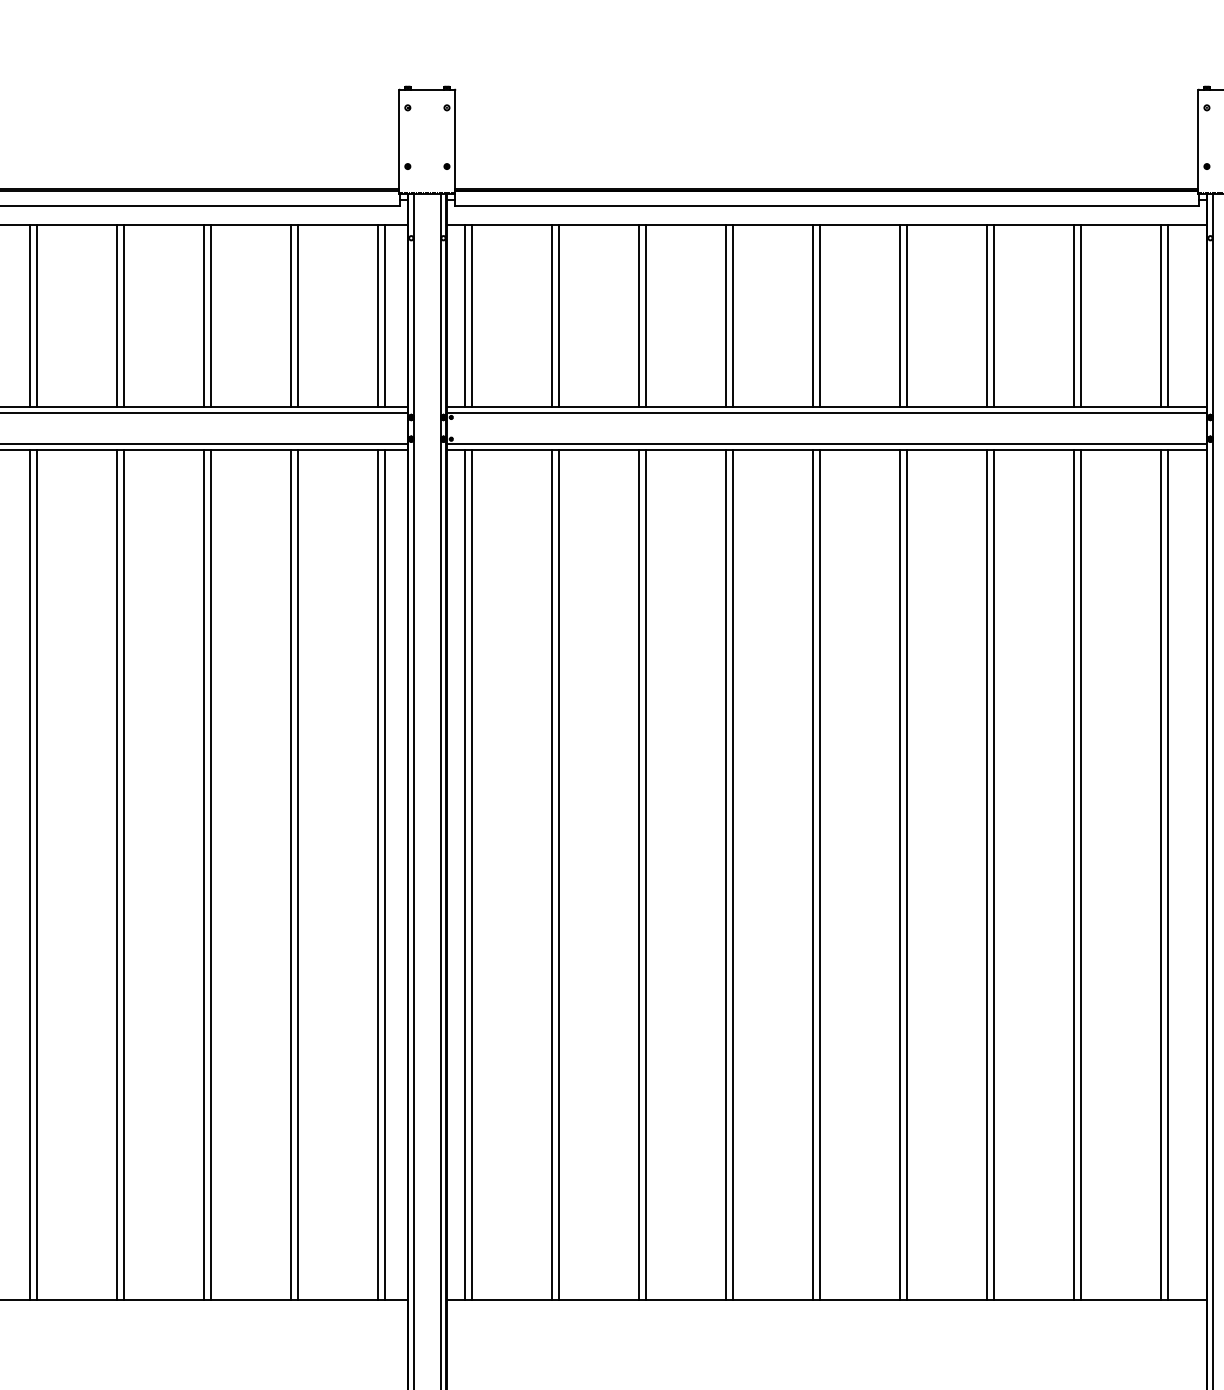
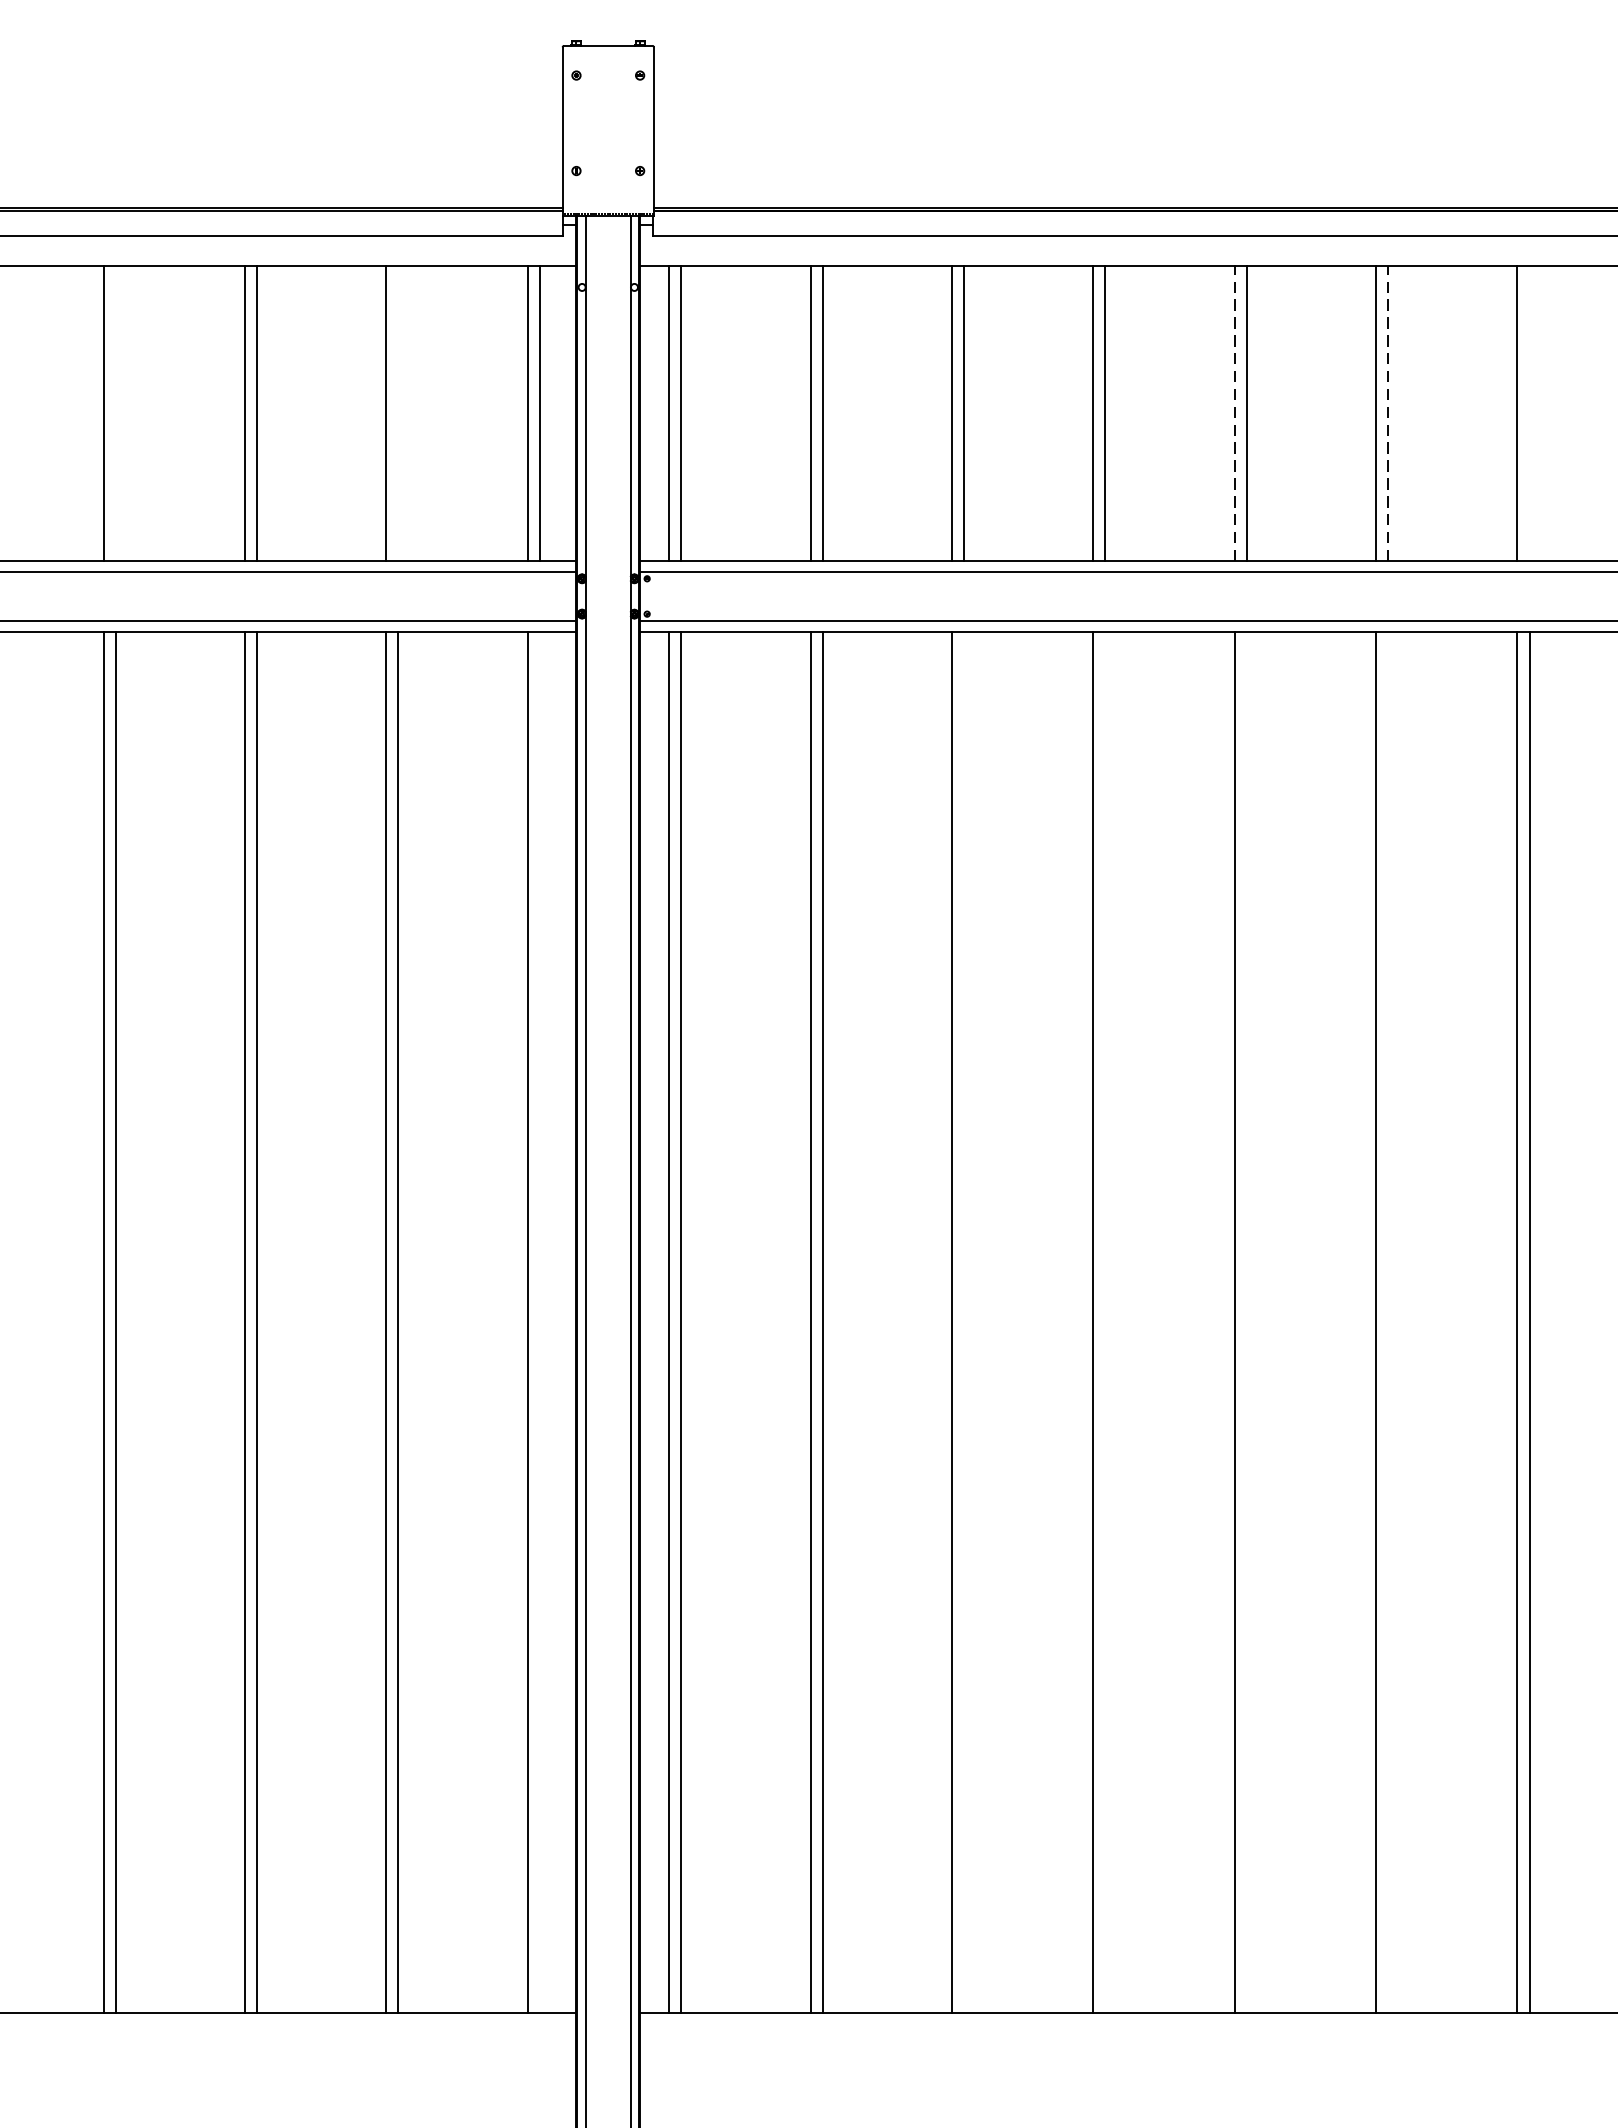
line: (124, 315) -> (115, 413), removed
line: (298, 315) -> (398, 413), removed
line: (812, 315) -> (1234, 413), solid -> dashed
line: (907, 315) -> (1388, 413), solid -> dashed
line: (994, 315) -> (1529, 413), removed
line: (385, 875) -> (540, 1323), removed
line: (646, 875) -> (964, 1323), removed
line: (733, 875) -> (1105, 1323), removed
line: (820, 875) -> (1247, 1323), removed
line: (907, 875) -> (1388, 1323), removed

